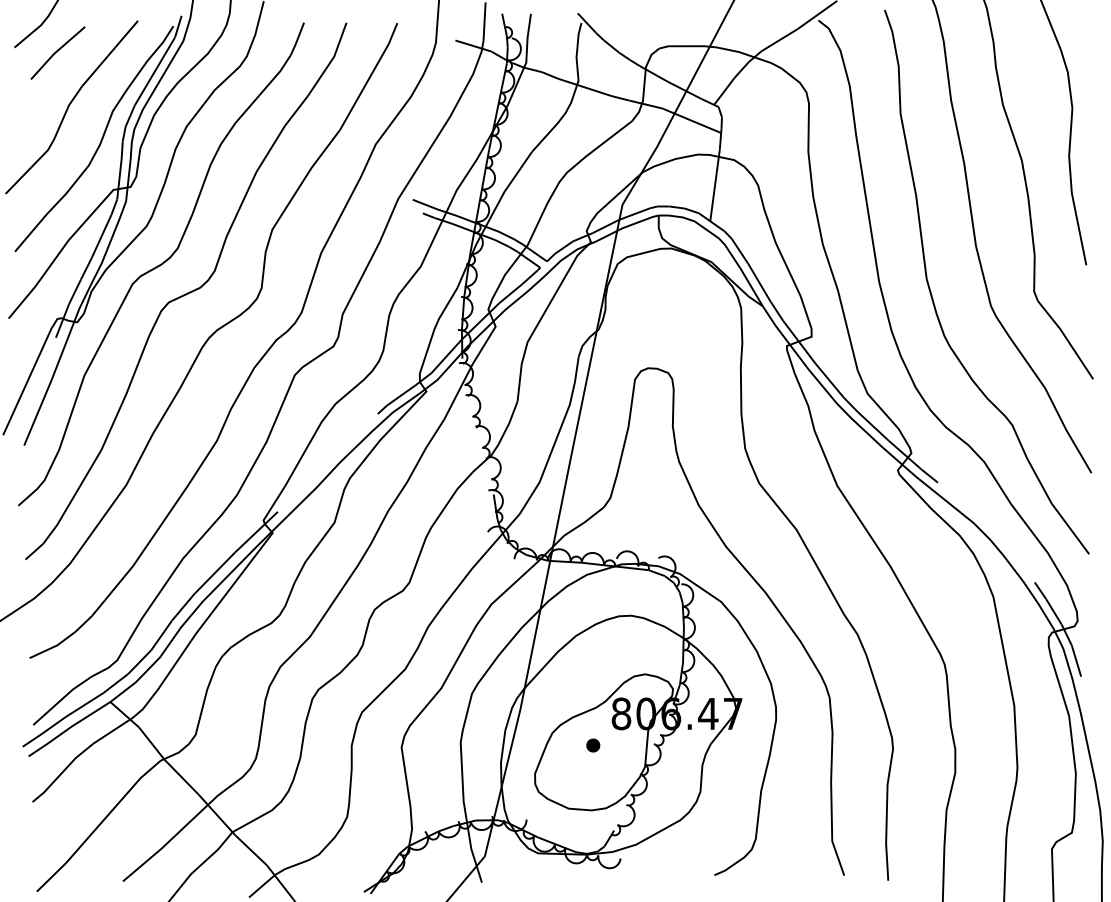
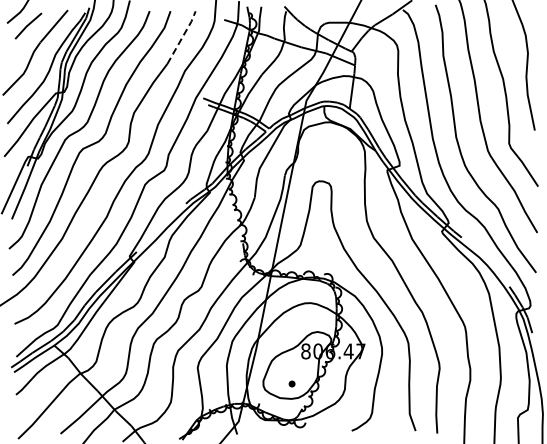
line: (370, 76) -> (182, 37), solid -> dashed
part: (592, 744) -> (291, 383), moved

